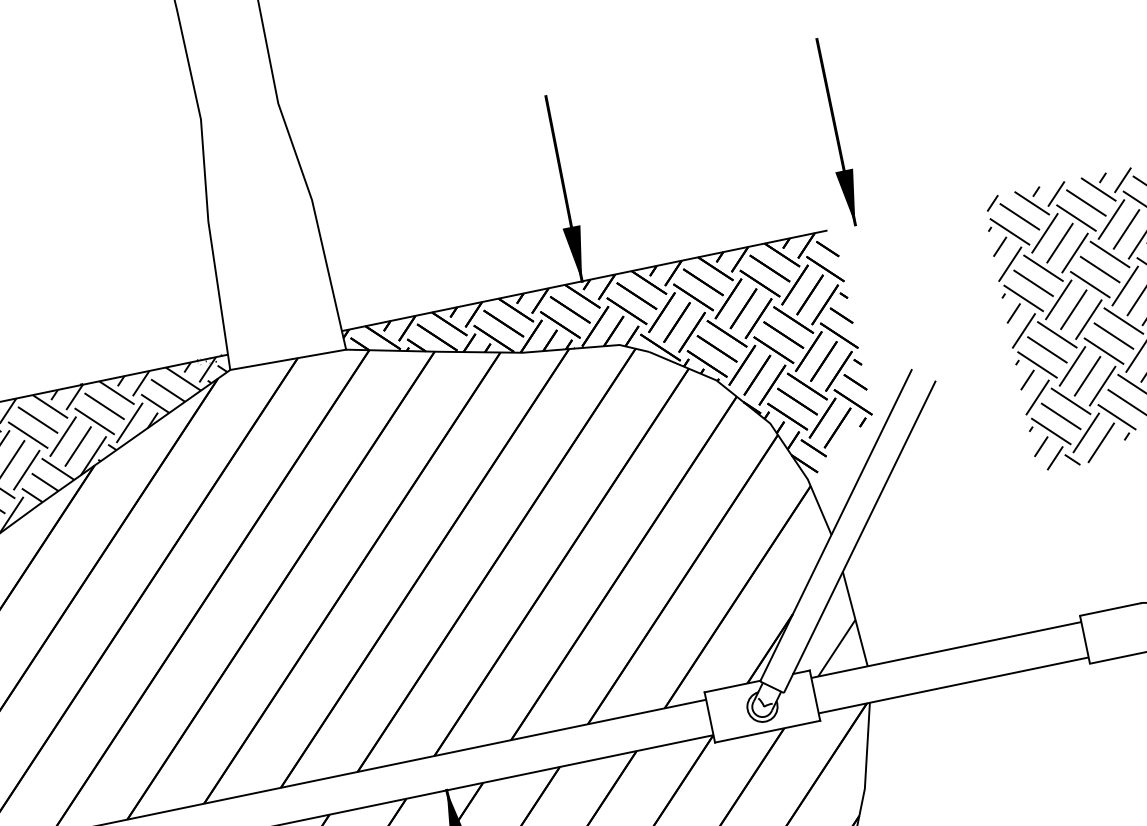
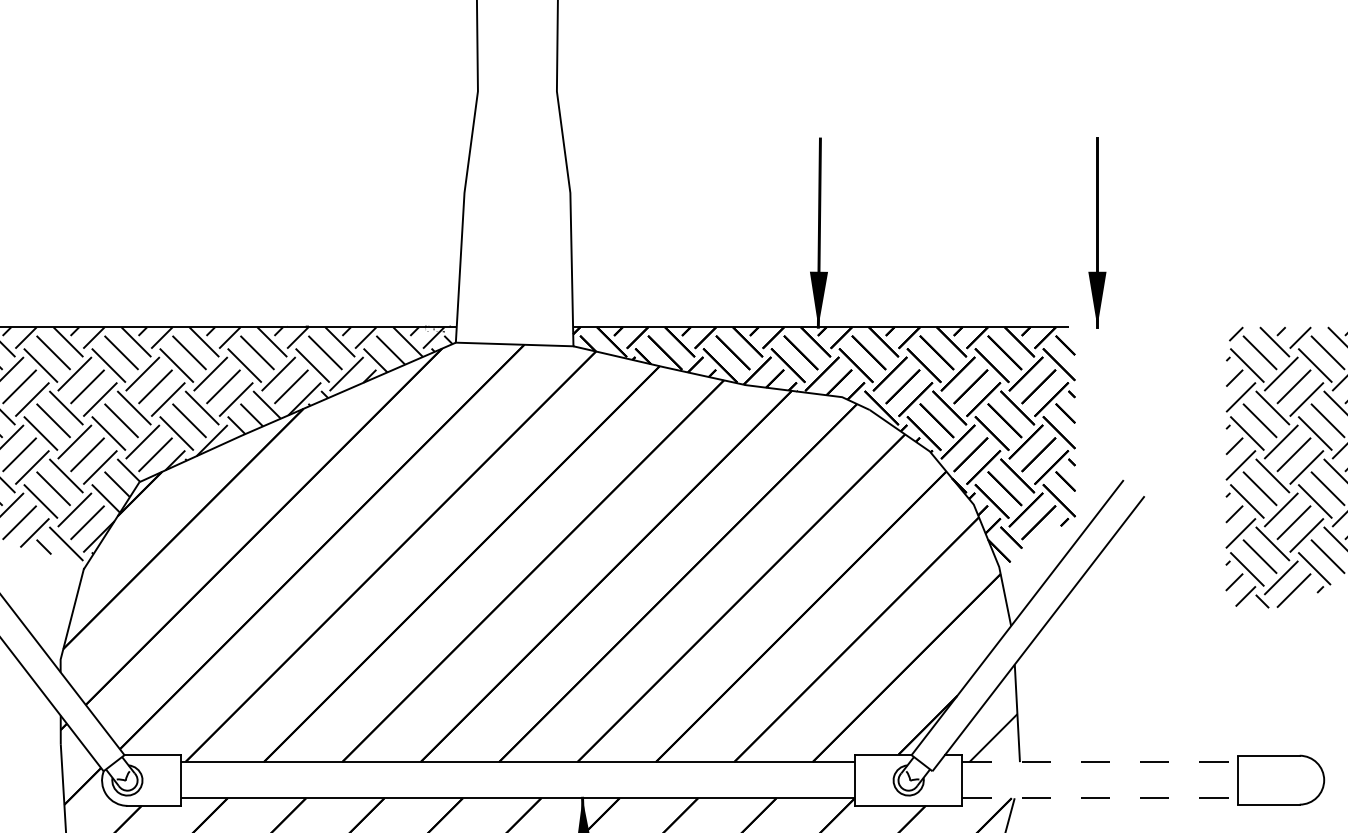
line: (946, 650) -> (1100, 762), solid -> dashed
line: (953, 685) -> (1100, 798), solid -> dashed

